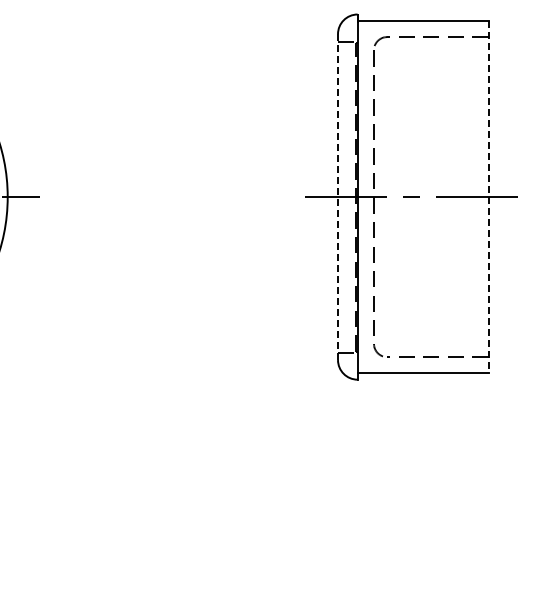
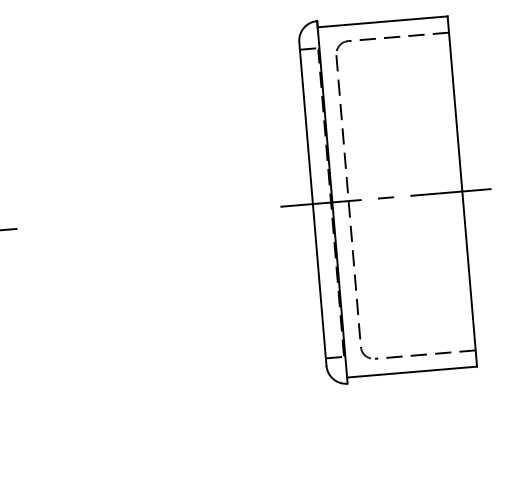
line: (338, 197) -> (313, 204), dashed -> solid
line: (488, 197) -> (462, 191), dashed -> solid

